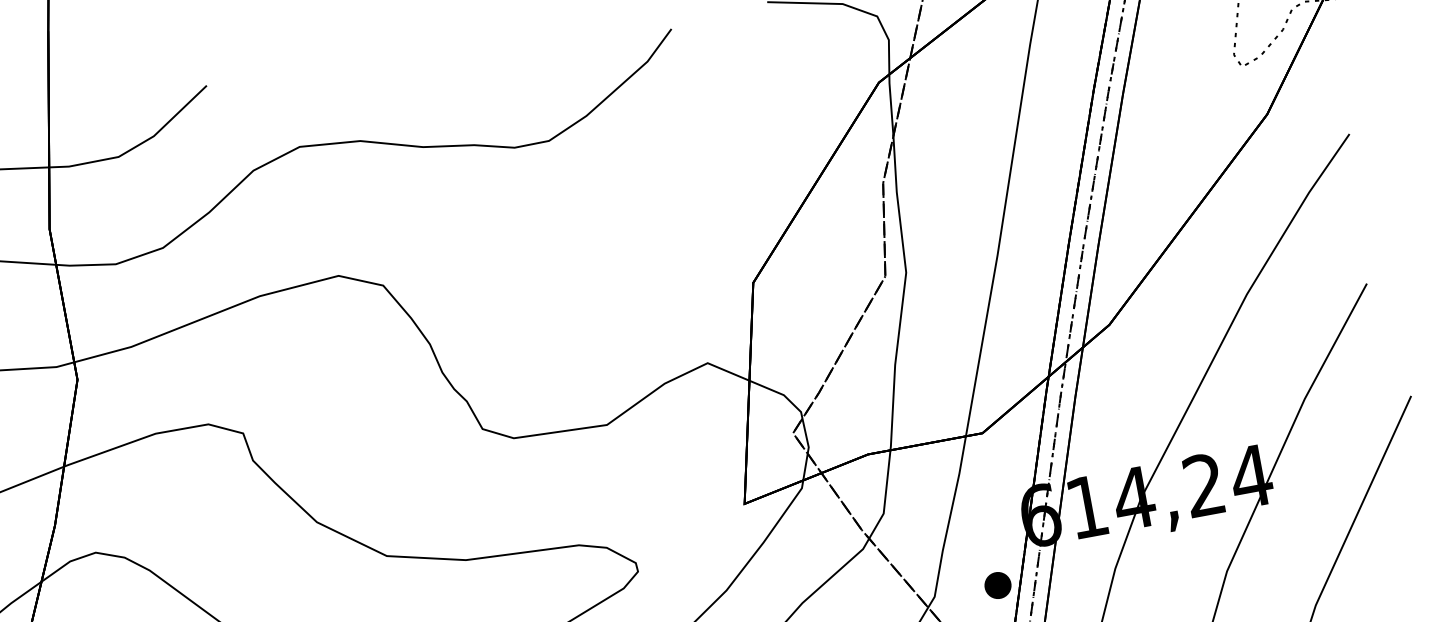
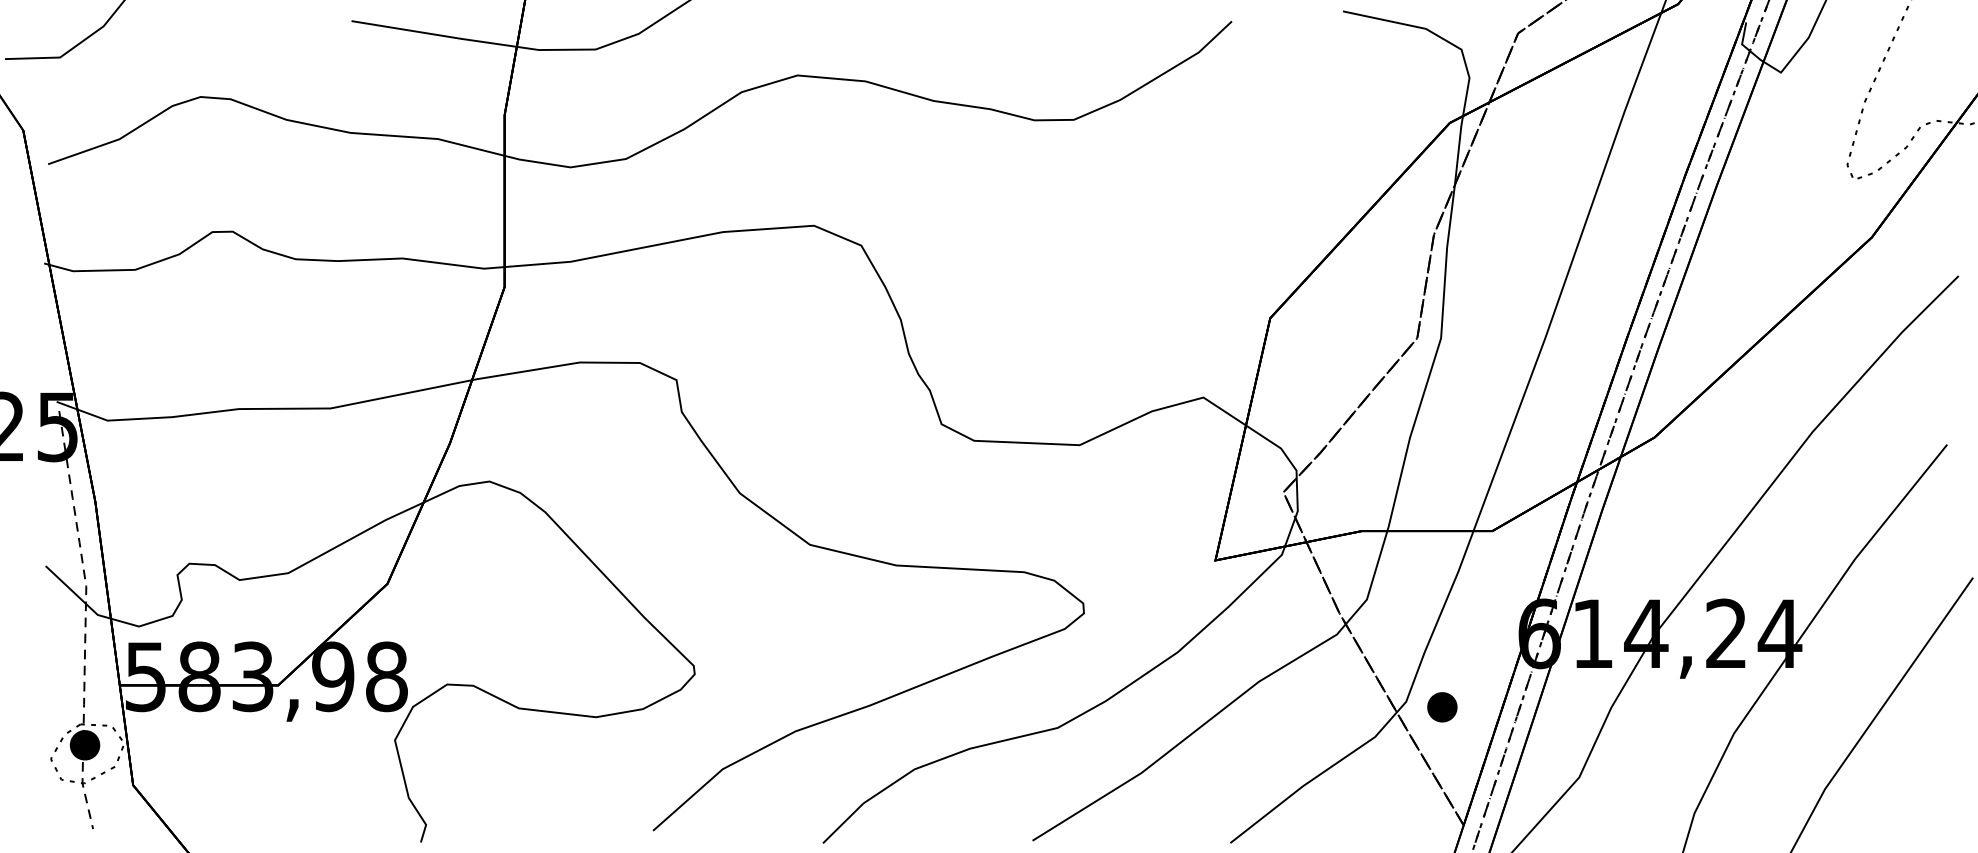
part: (998, 585) -> (1442, 707), moved

